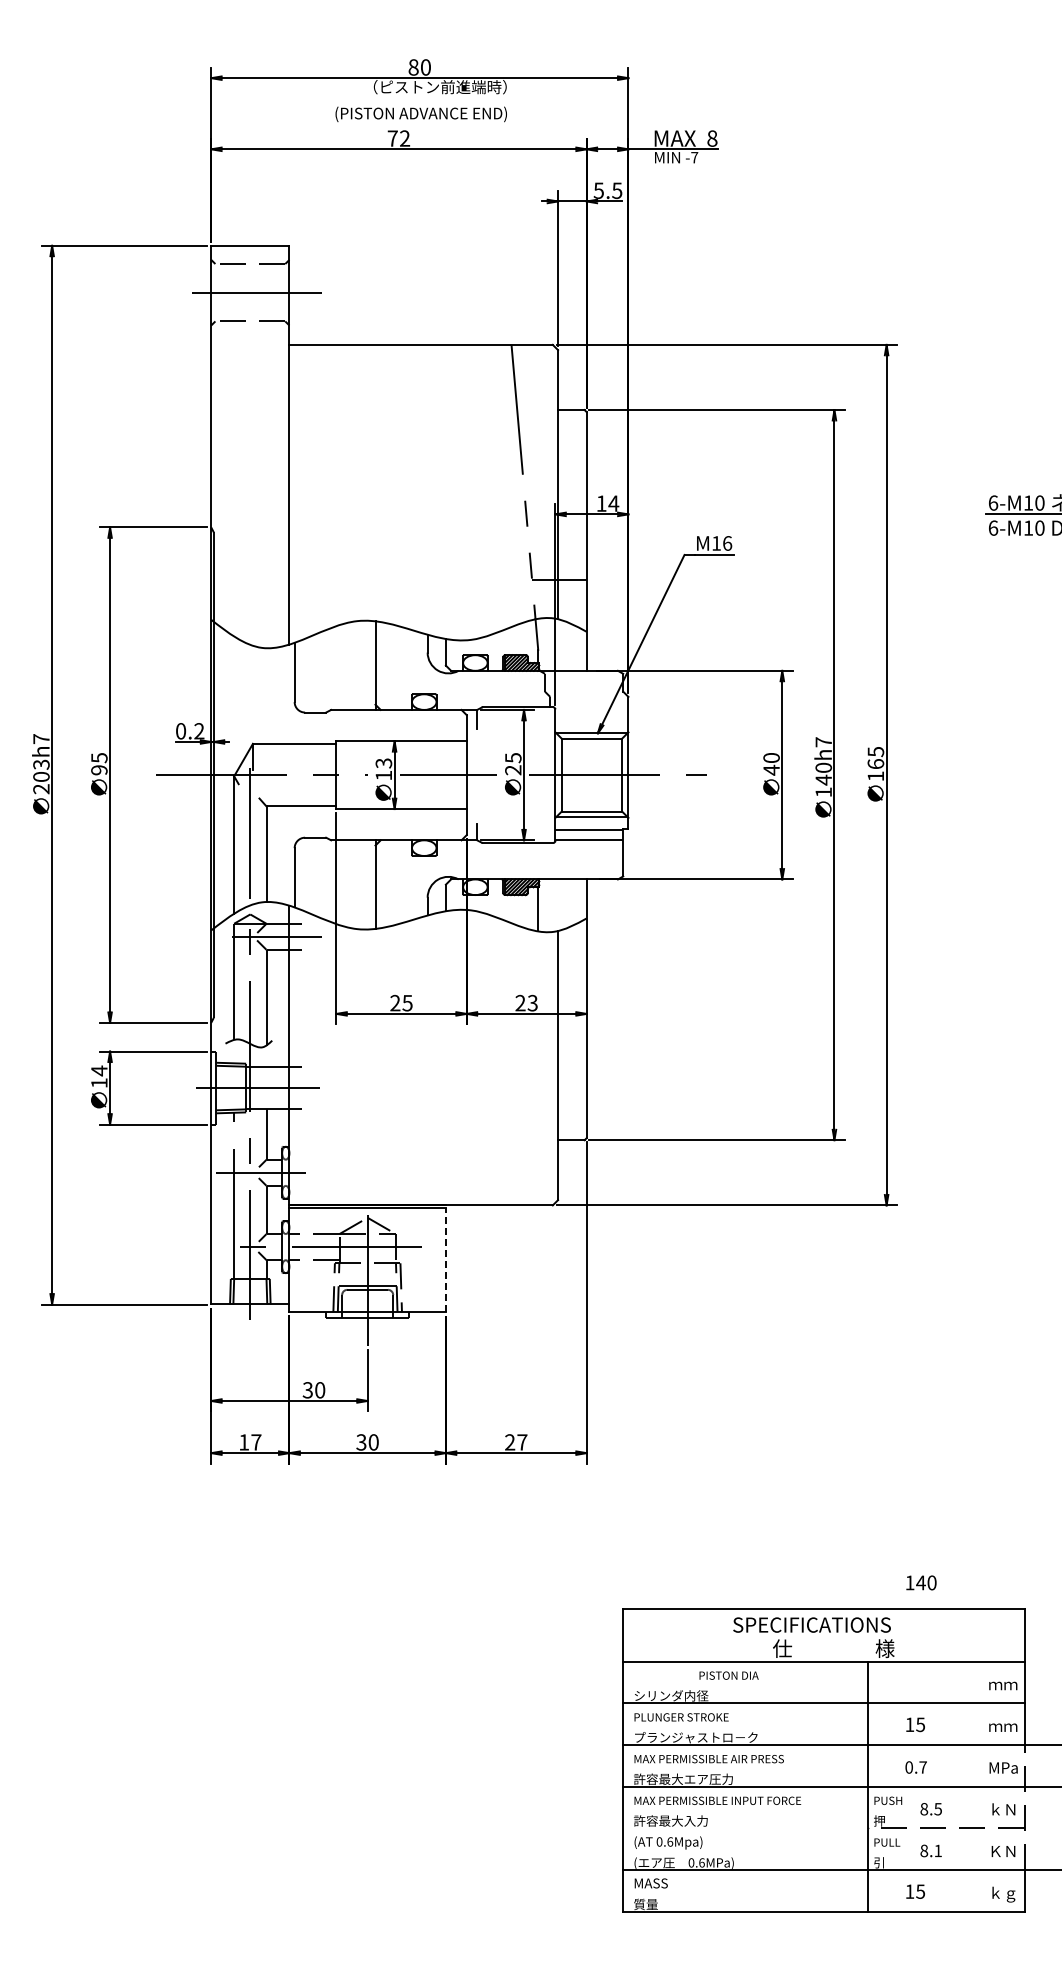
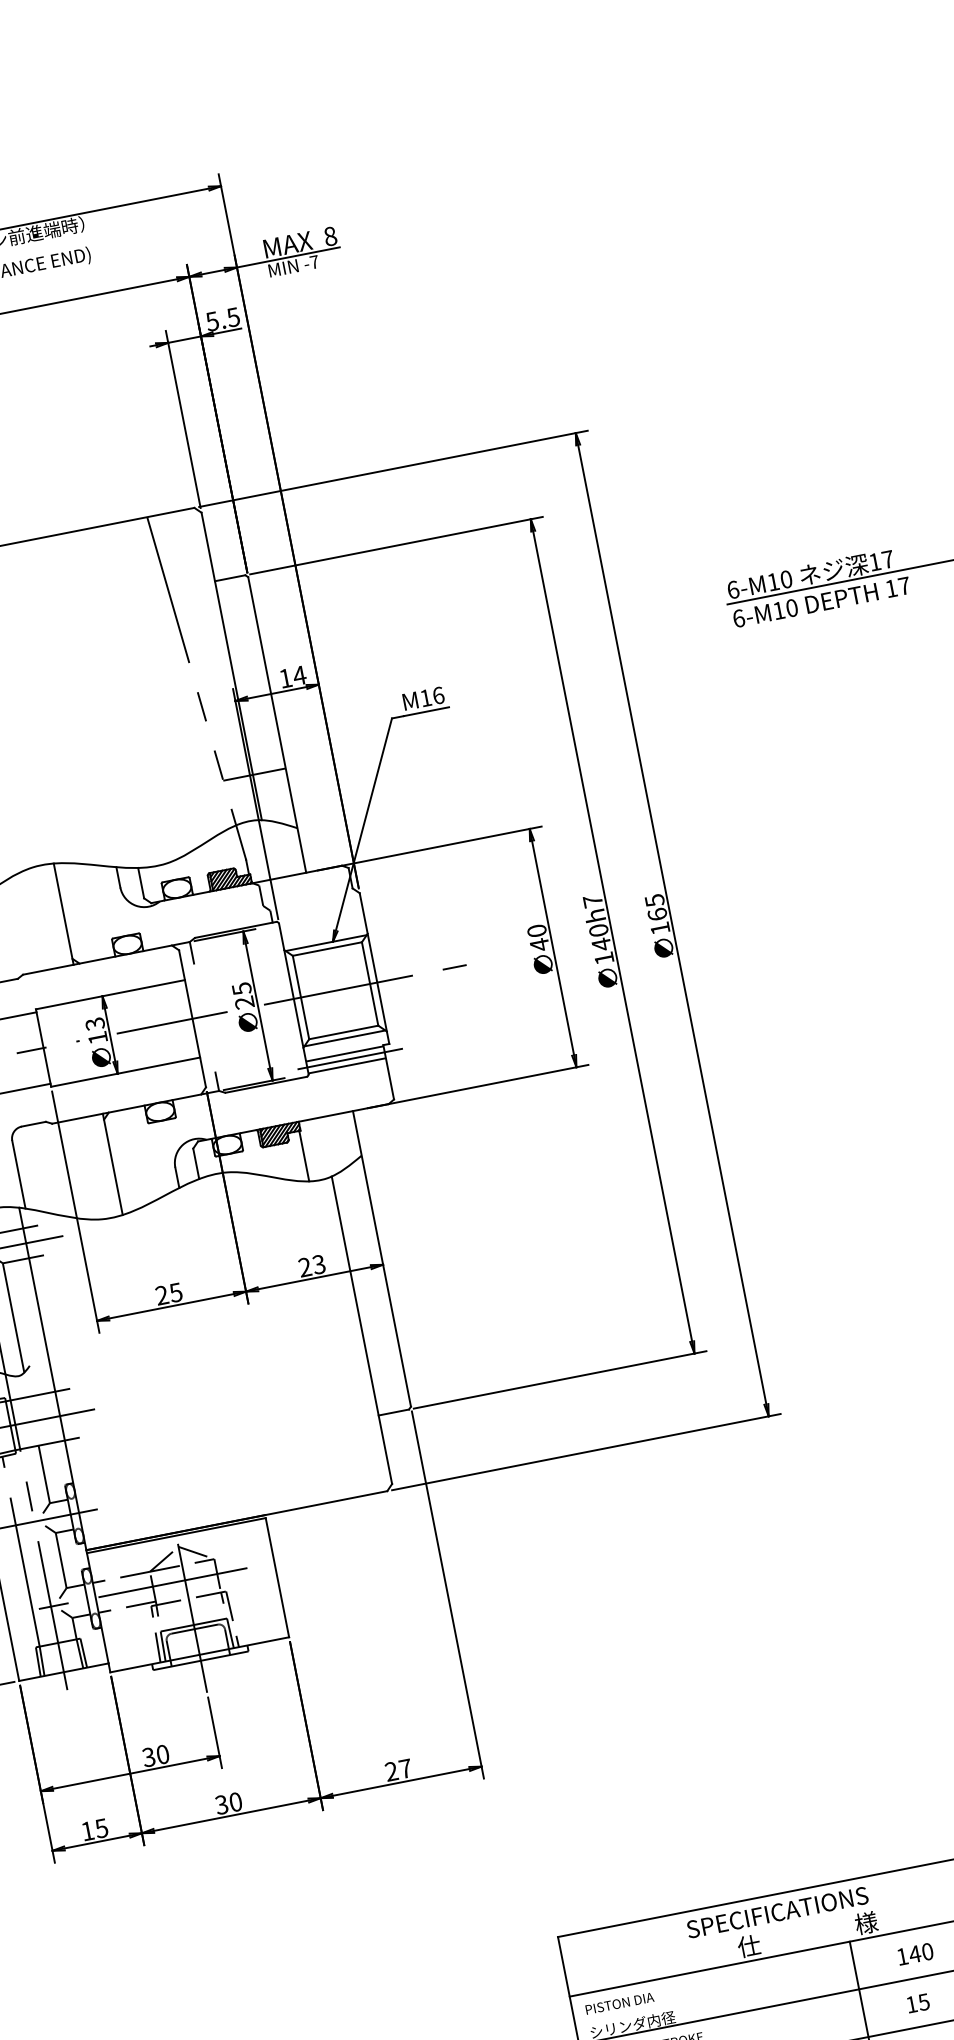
line: (592, 835) -> (349, 1059), added
line: (445, 1259) -> (276, 1577), dashed -> solid
text: (256, 1442) -> (101, 1828), 17 -> 15
text: (921, 1582) -> (915, 1953), moved
text: (728, 1675) -> (619, 2003), moved

